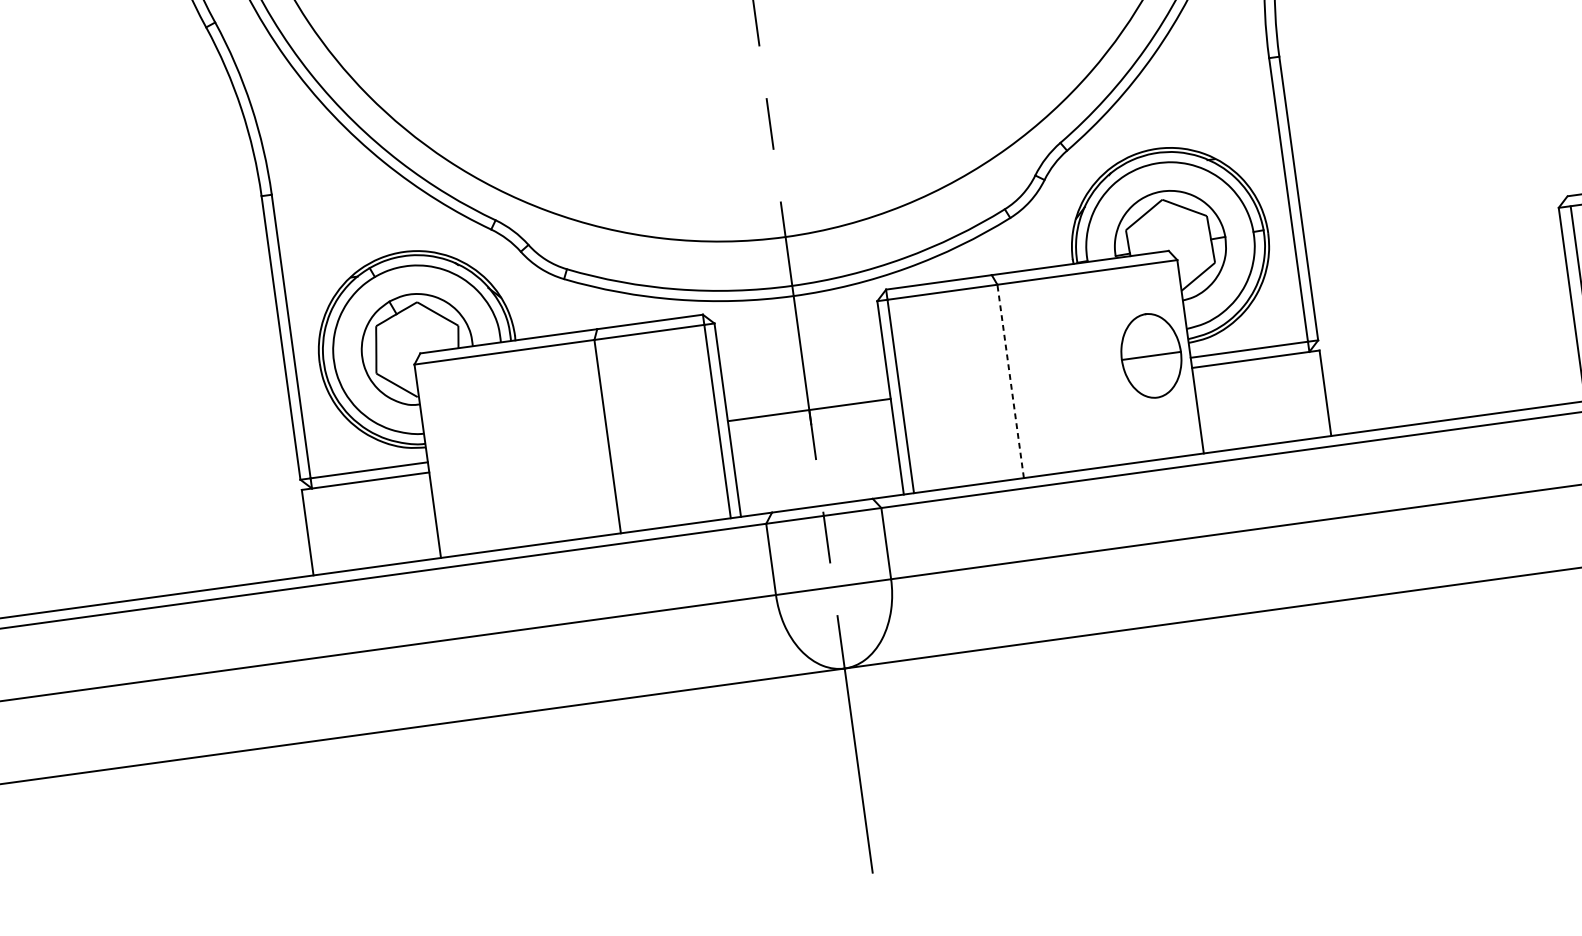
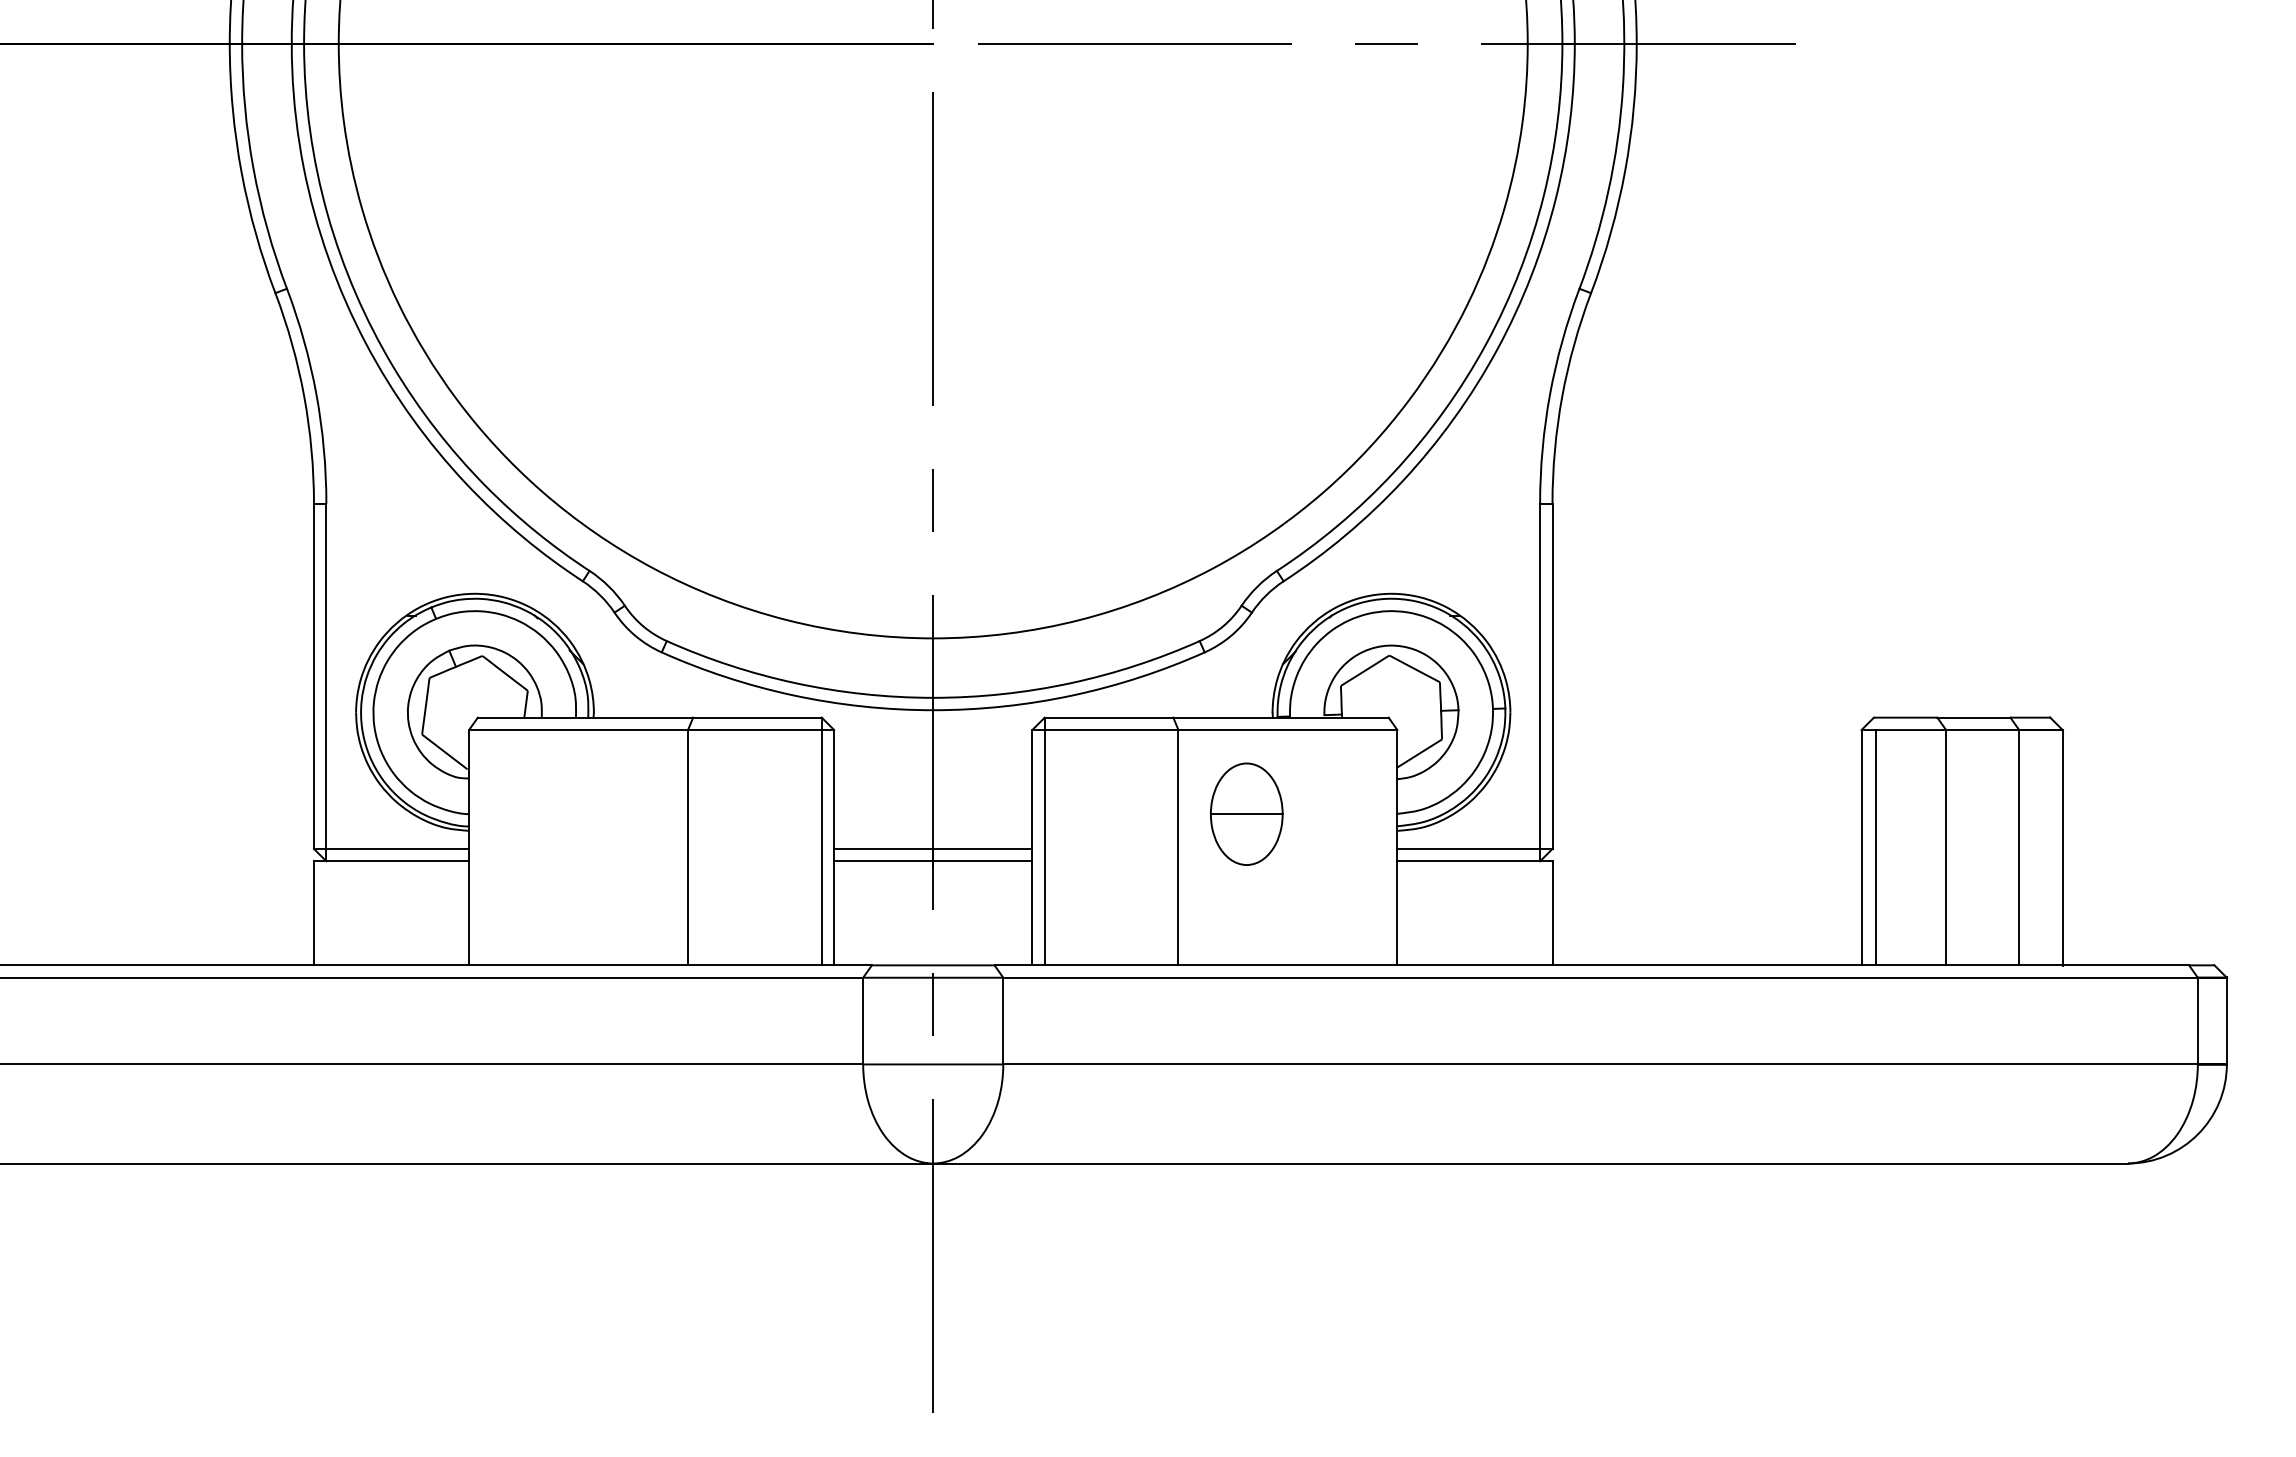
part: (1151, 355) -> (1246, 813), moved
line: (1010, 381) -> (1178, 847), dashed -> solid
line: (810, 420) -> (933, 861), added

